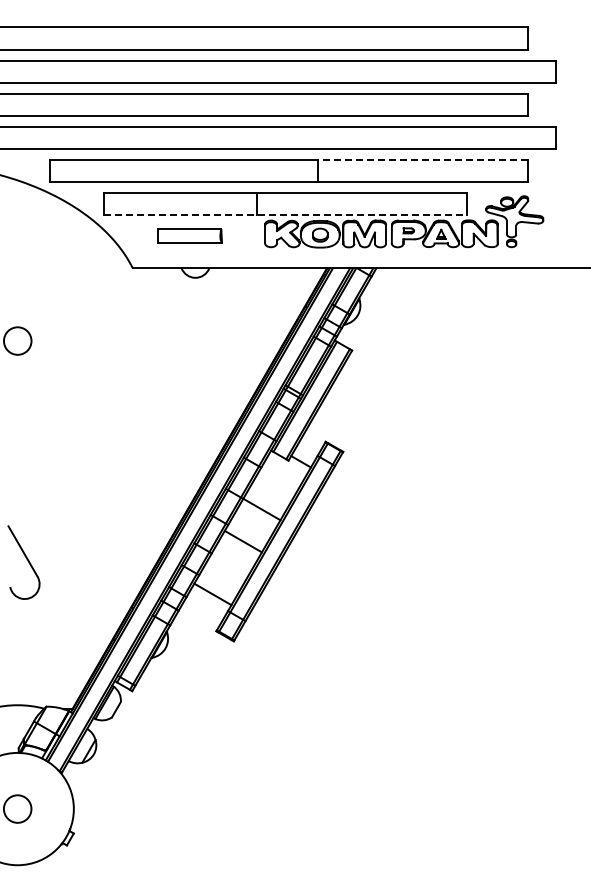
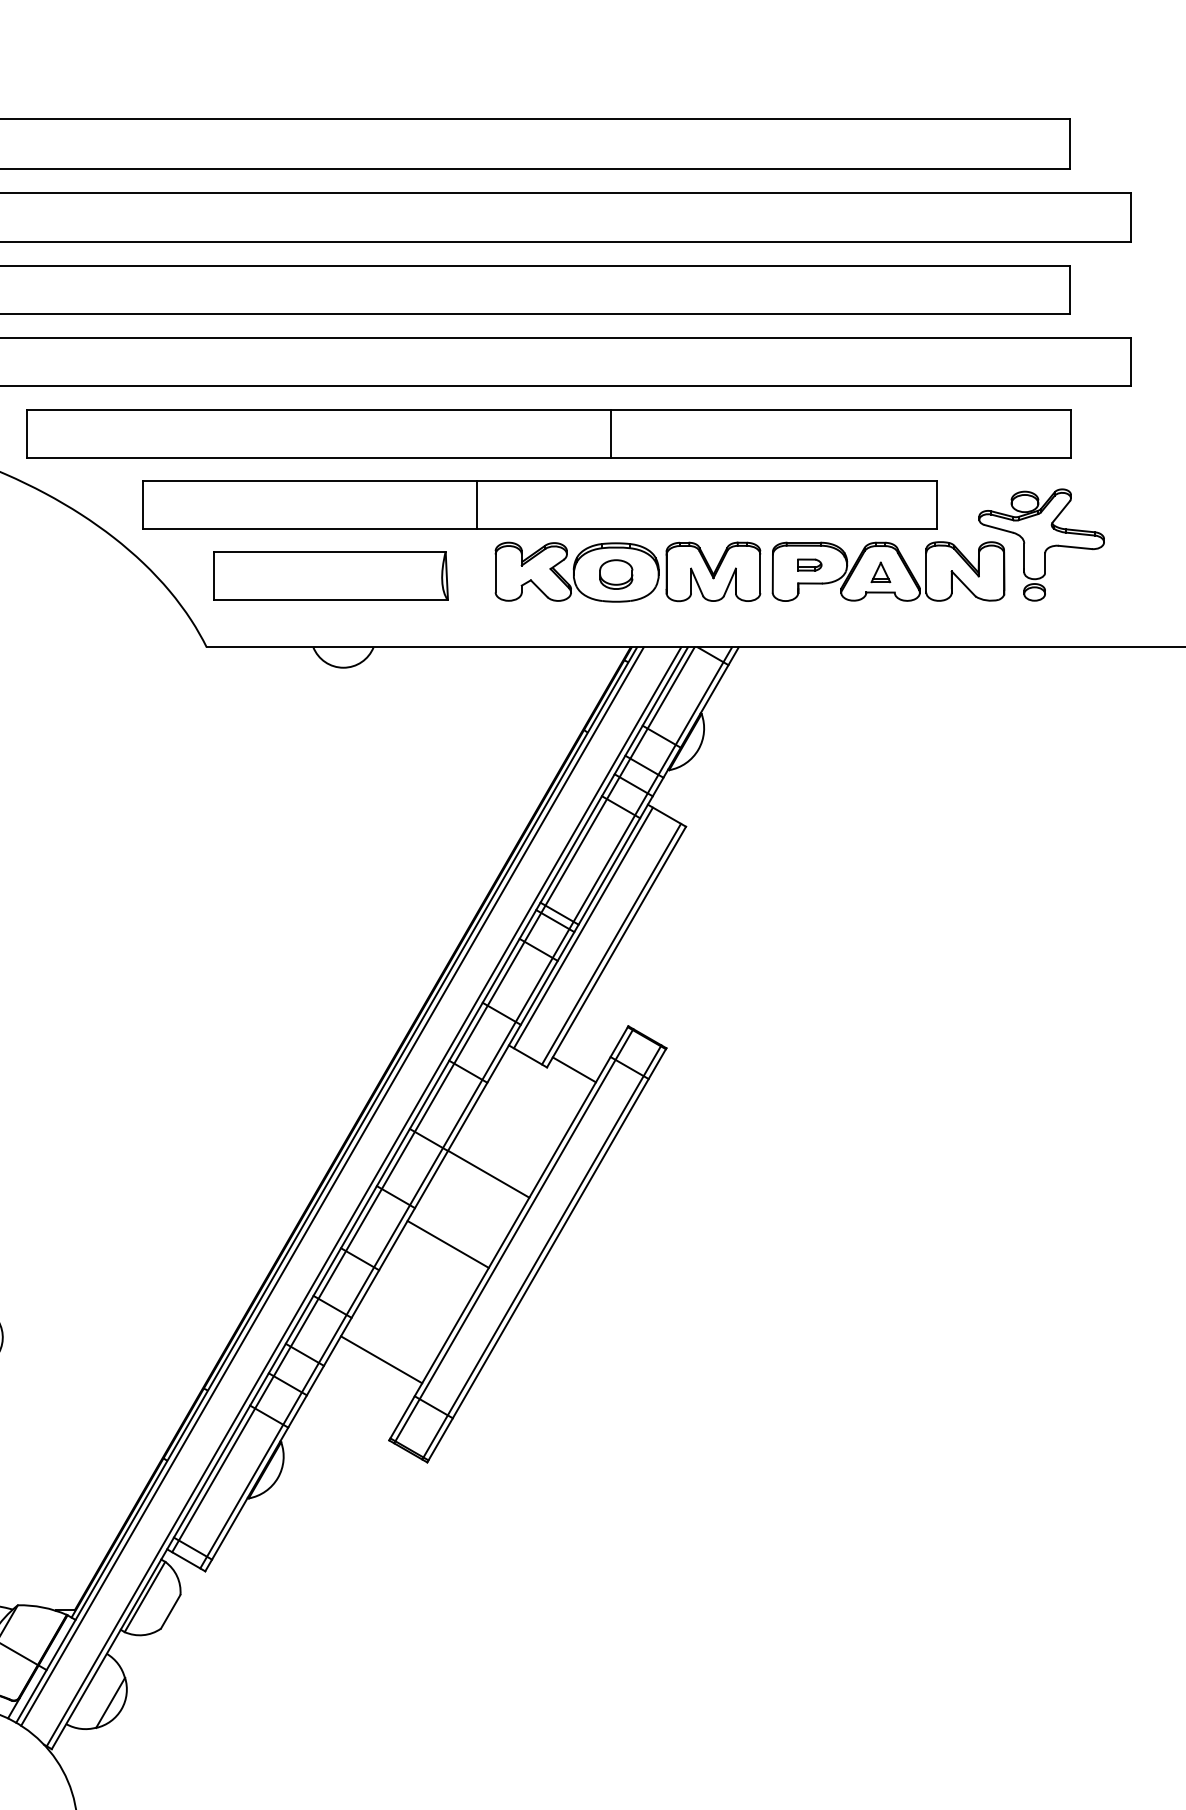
line: (422, 159) -> (839, 409), dashed -> solid
line: (285, 214) -> (540, 529), dashed -> solid
part: (189, 235) -> (330, 575), size x1.67

